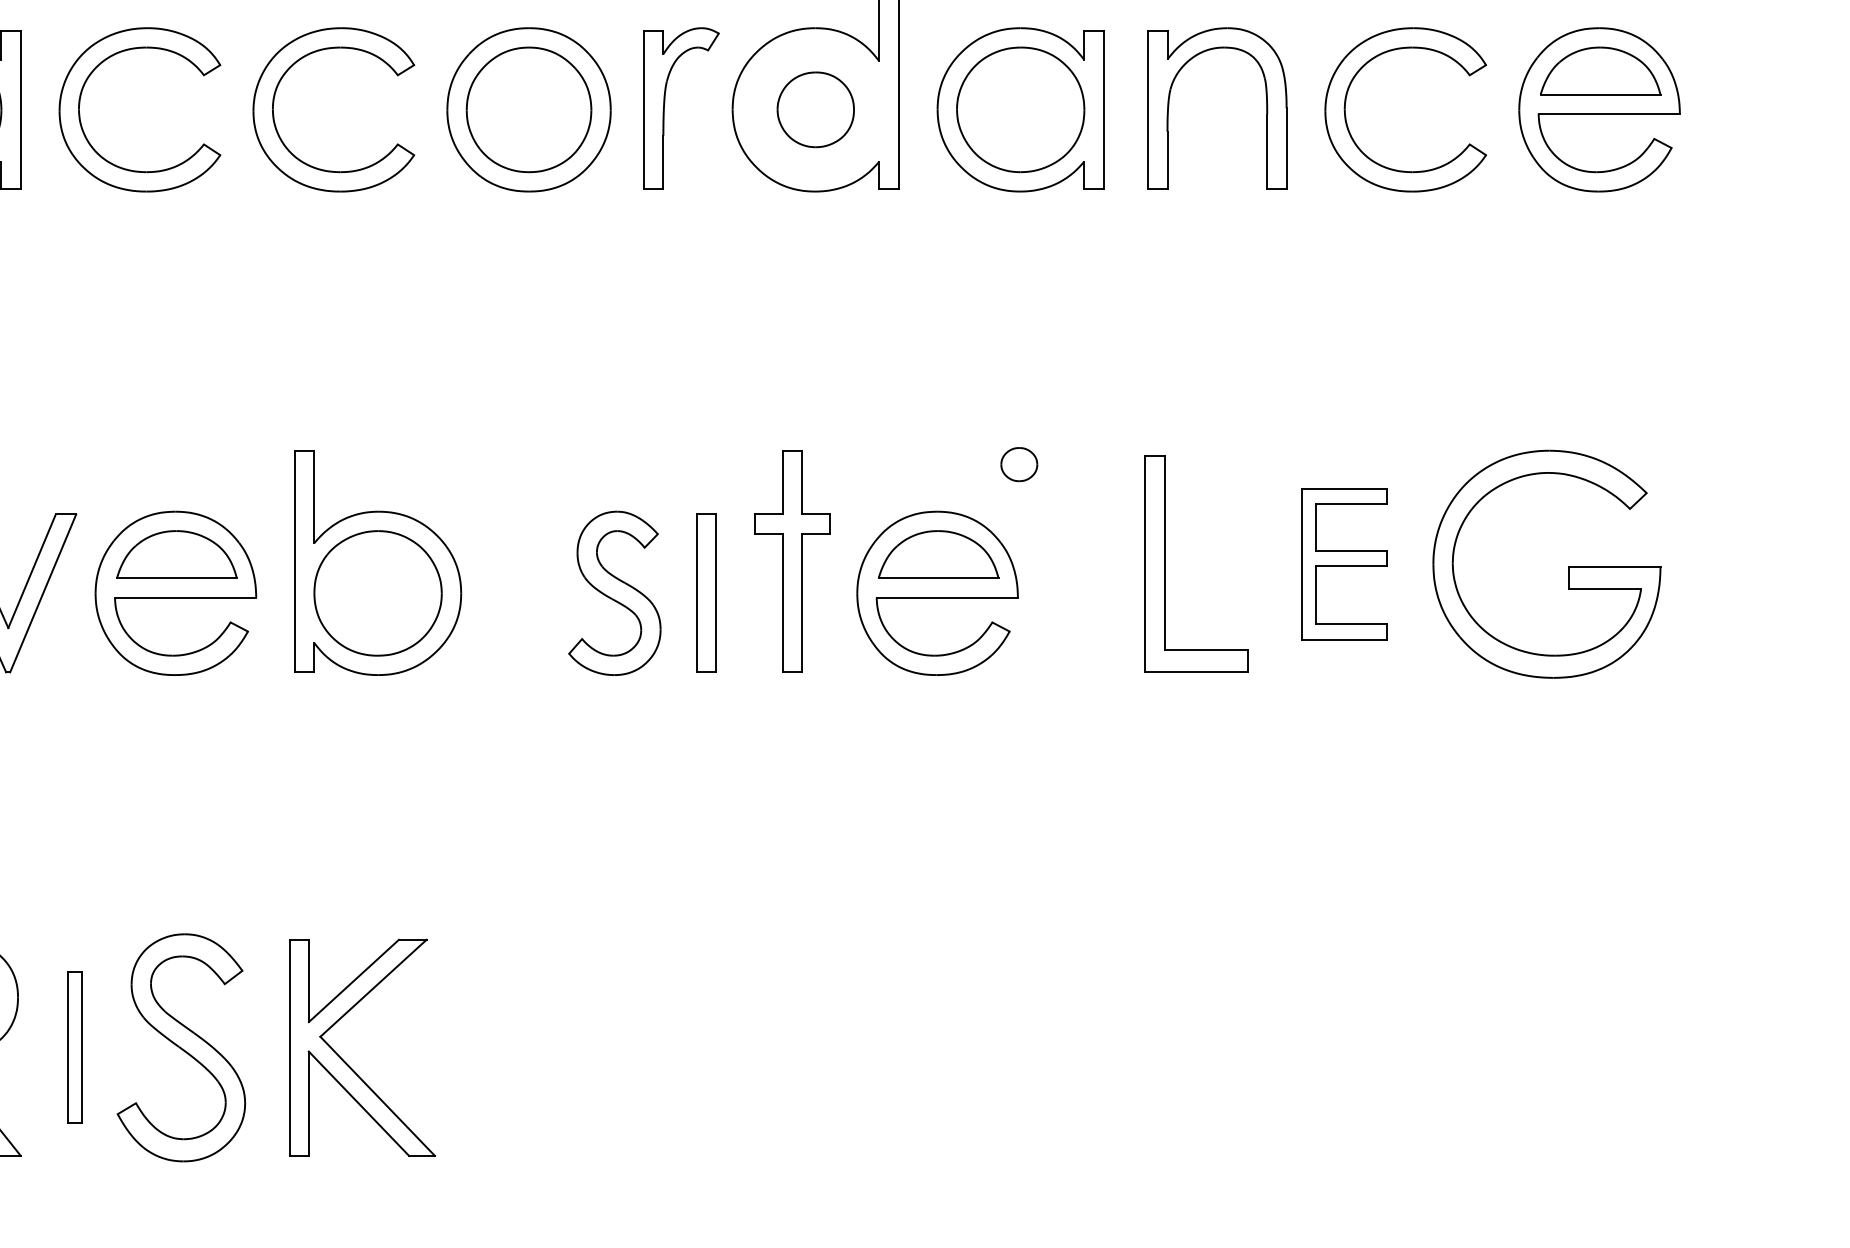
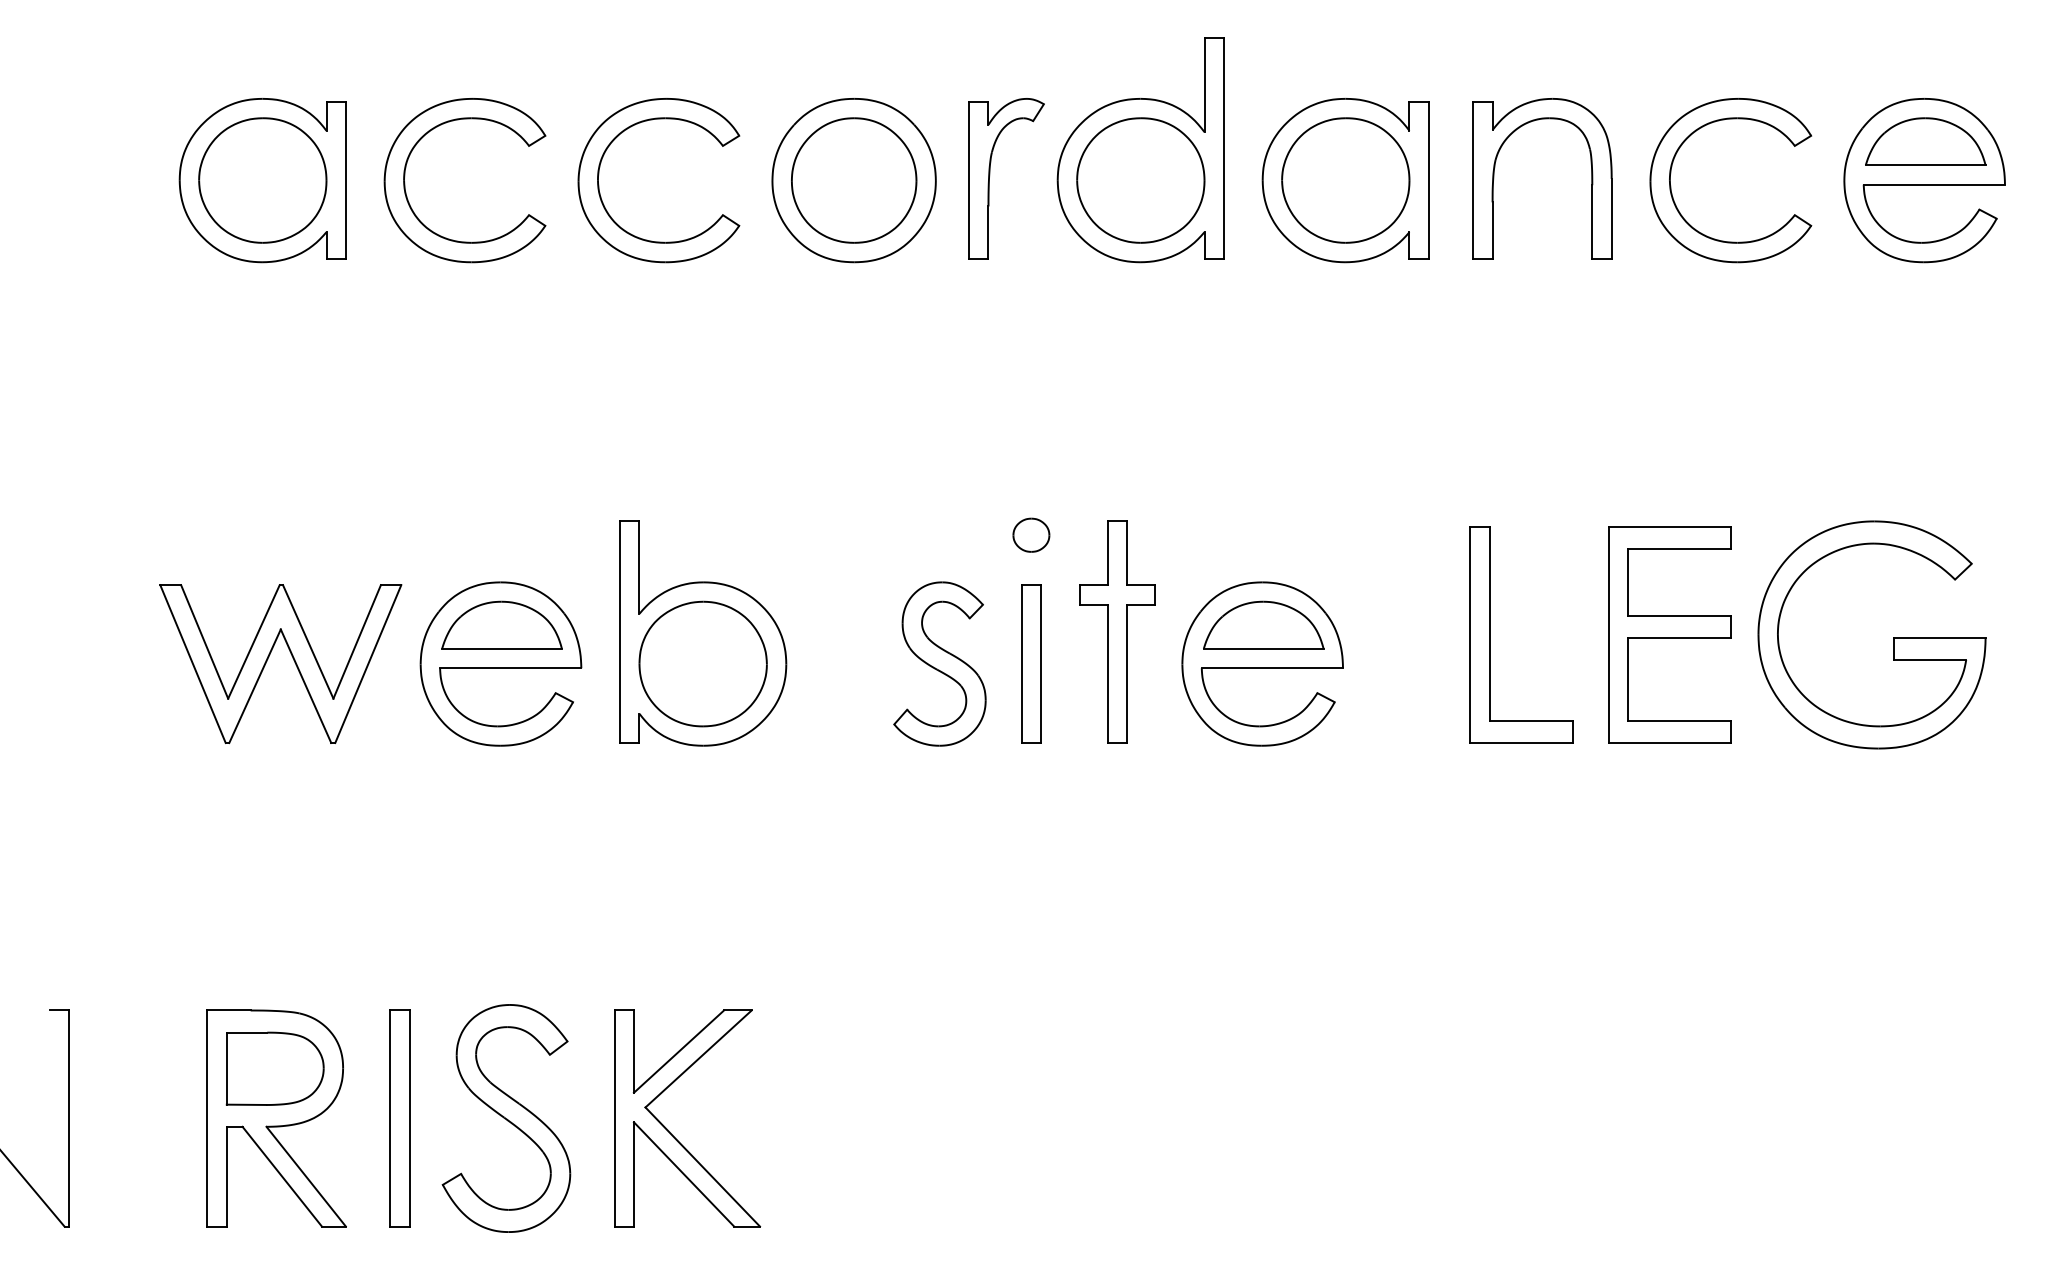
part: (815, 109) -> (1140, 180), size x1.67
part: (1019, 463) -> (1031, 534), moved
part: (1344, 563) -> (1669, 634), size x1.43
part: (74, 1047) -> (399, 1118), size x1.43

